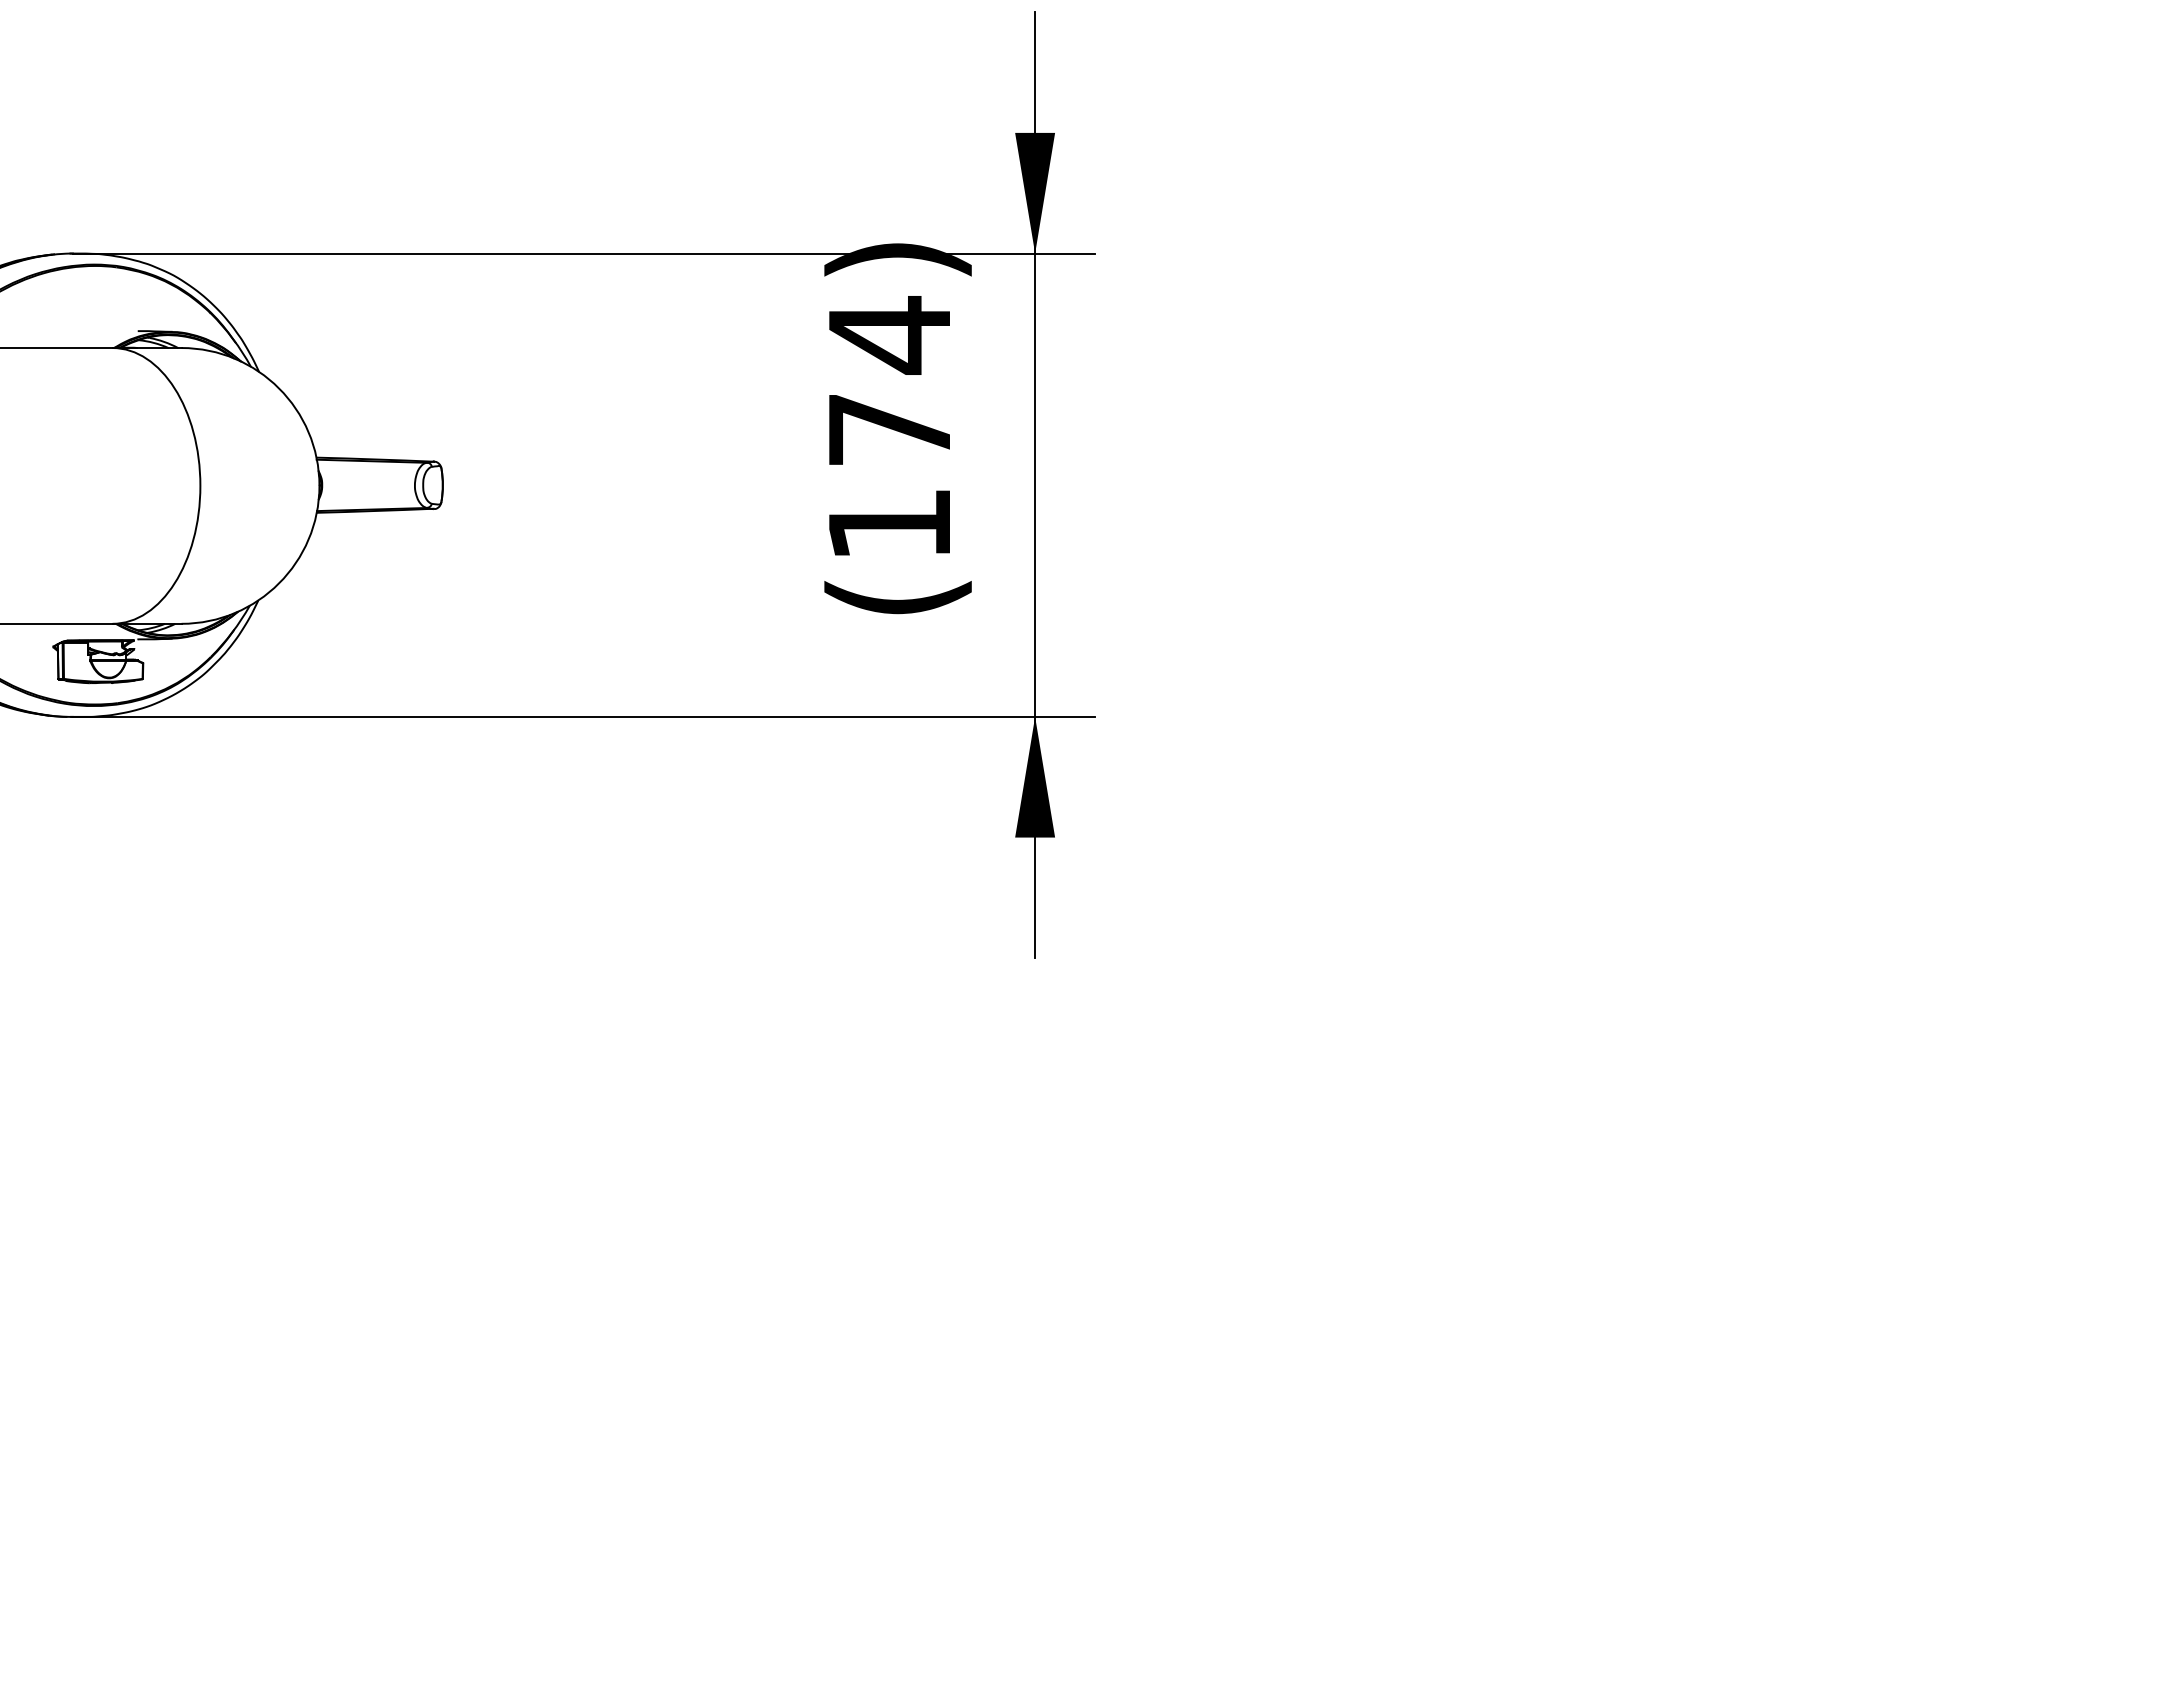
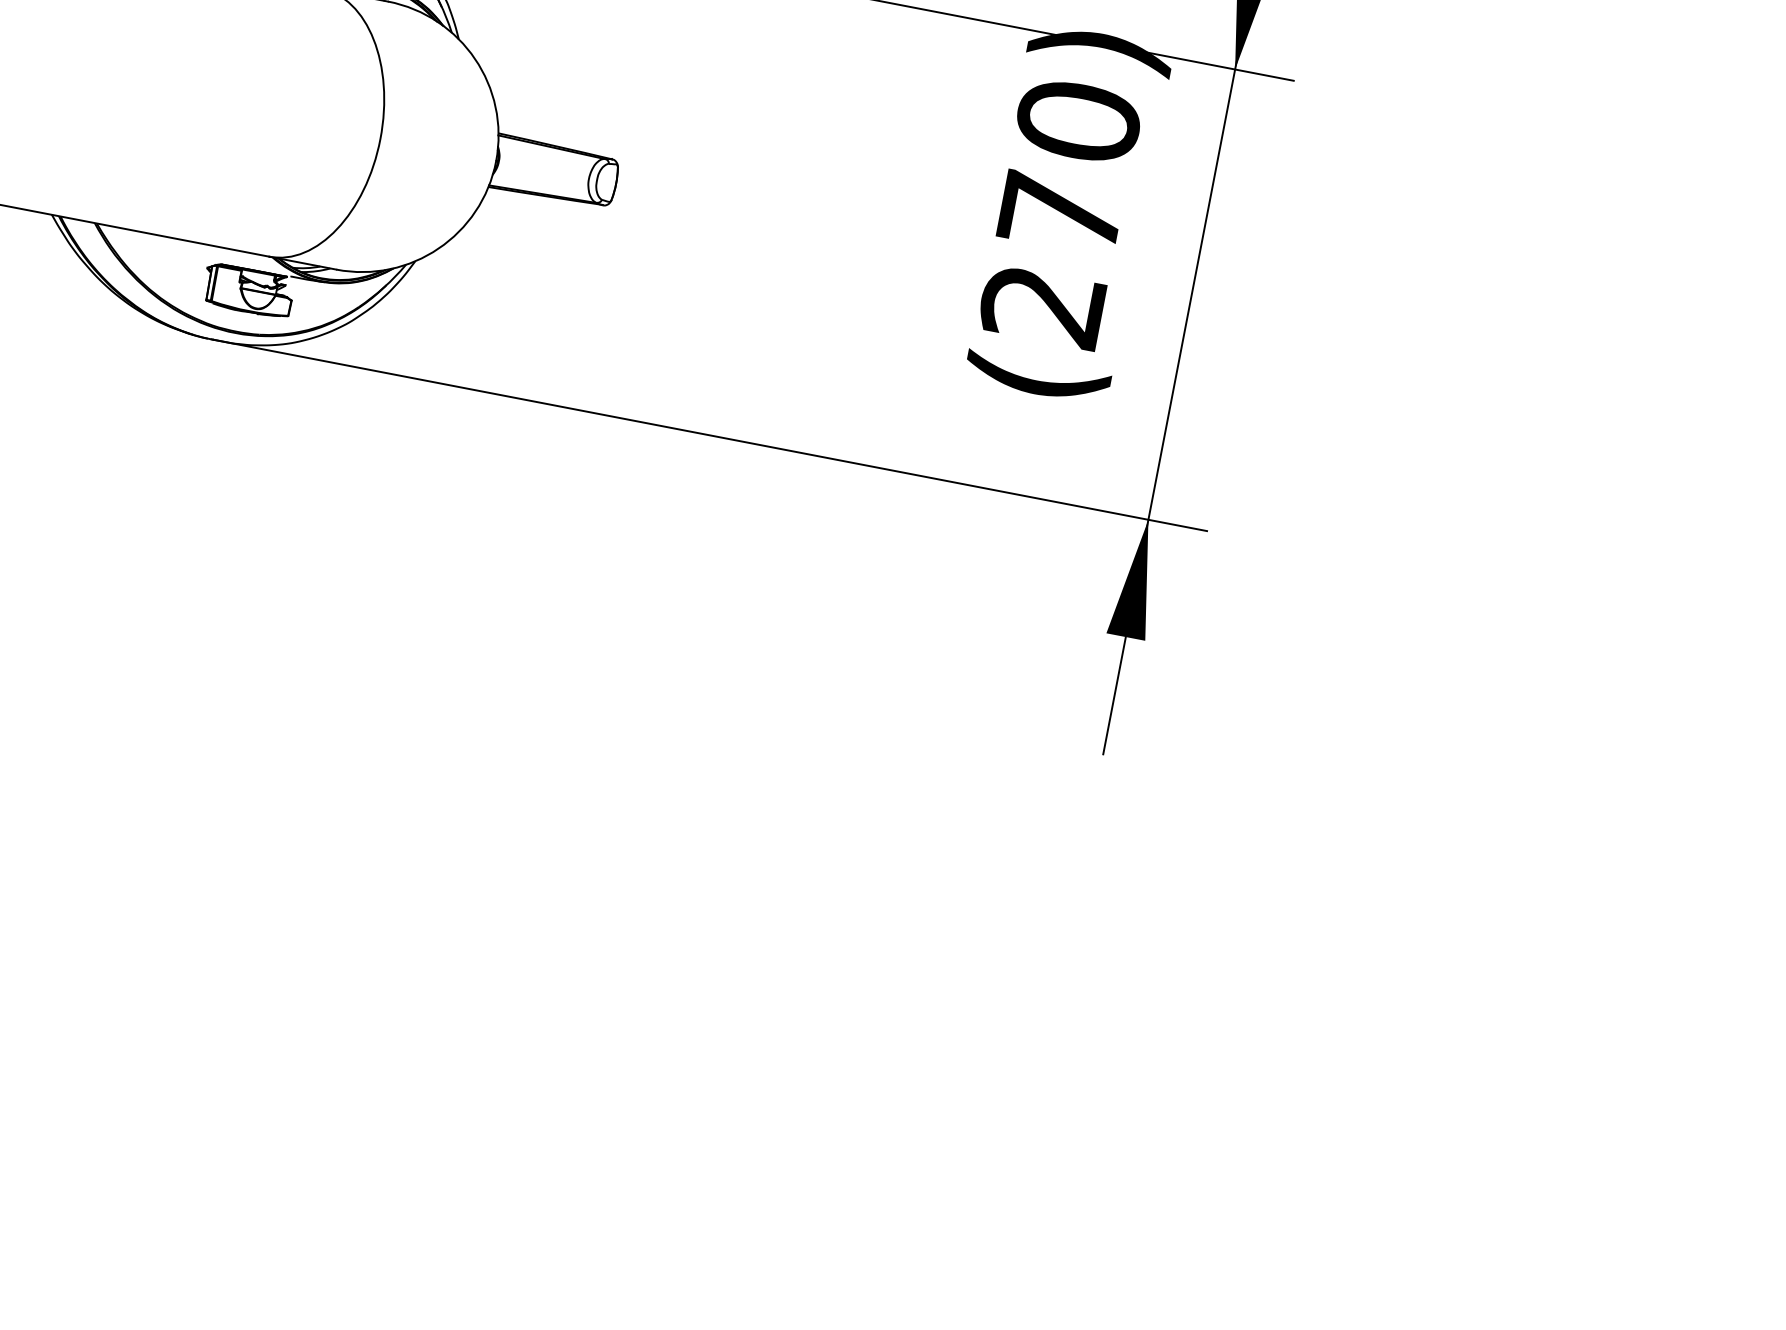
text: (889, 428) -> (1060, 212), 174 -> 270

